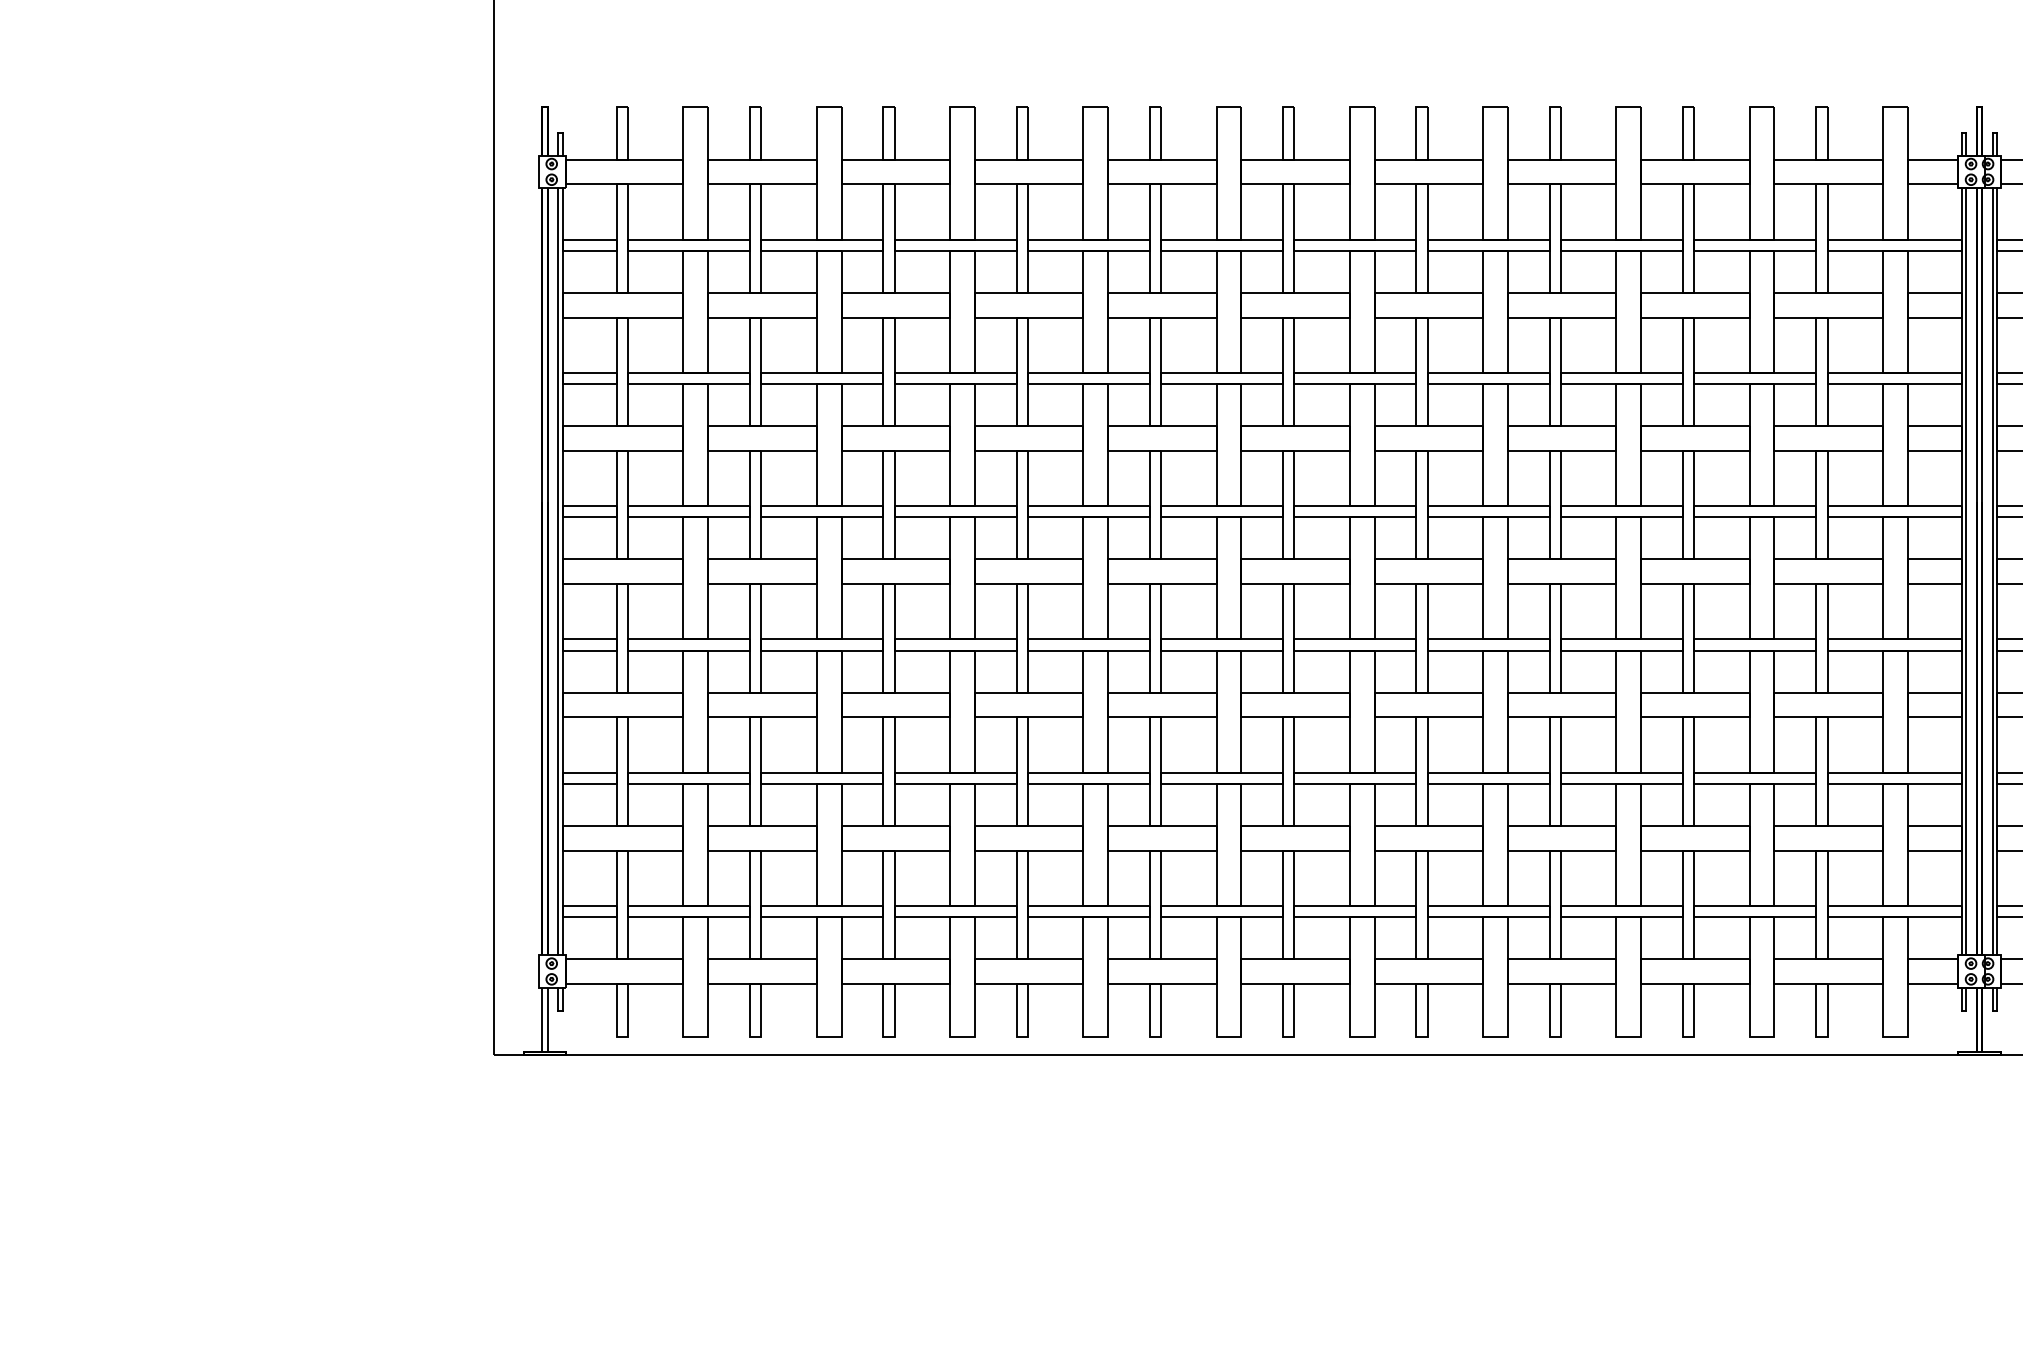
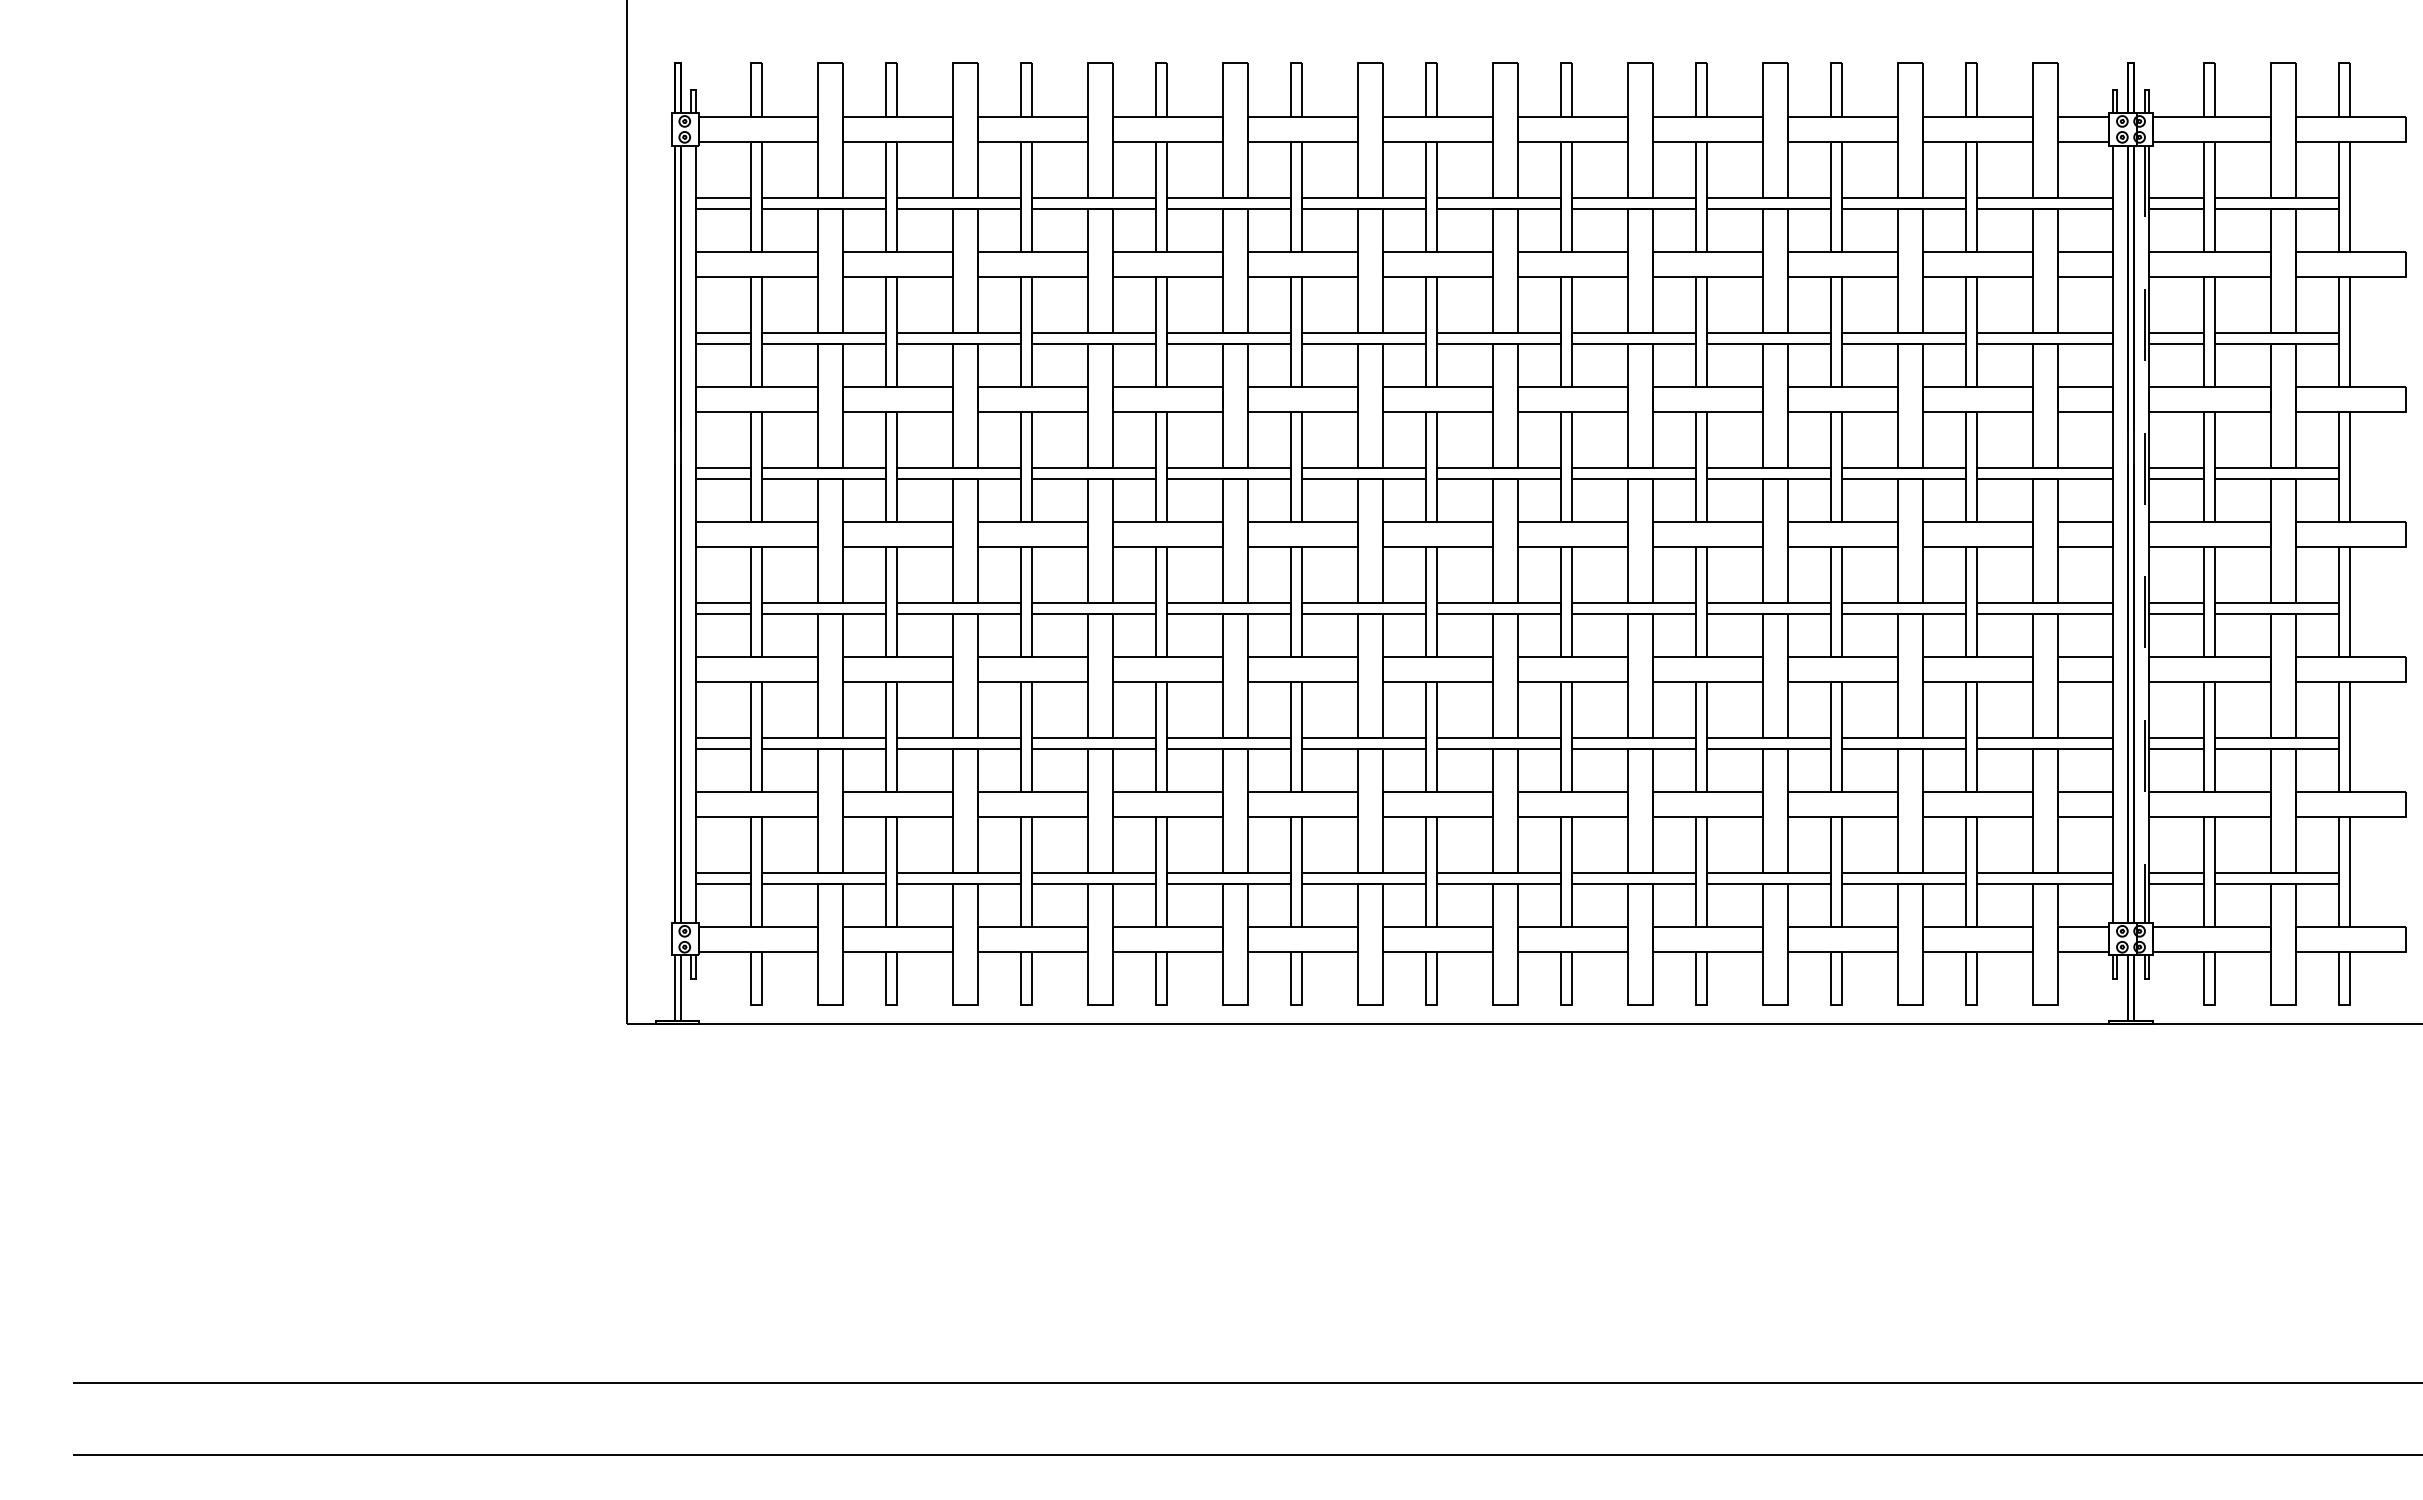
line: (558, 571) -> (691, 534), removed
line: (1966, 571) -> (2117, 534), removed
line: (1992, 571) -> (2144, 534), solid -> dashed

